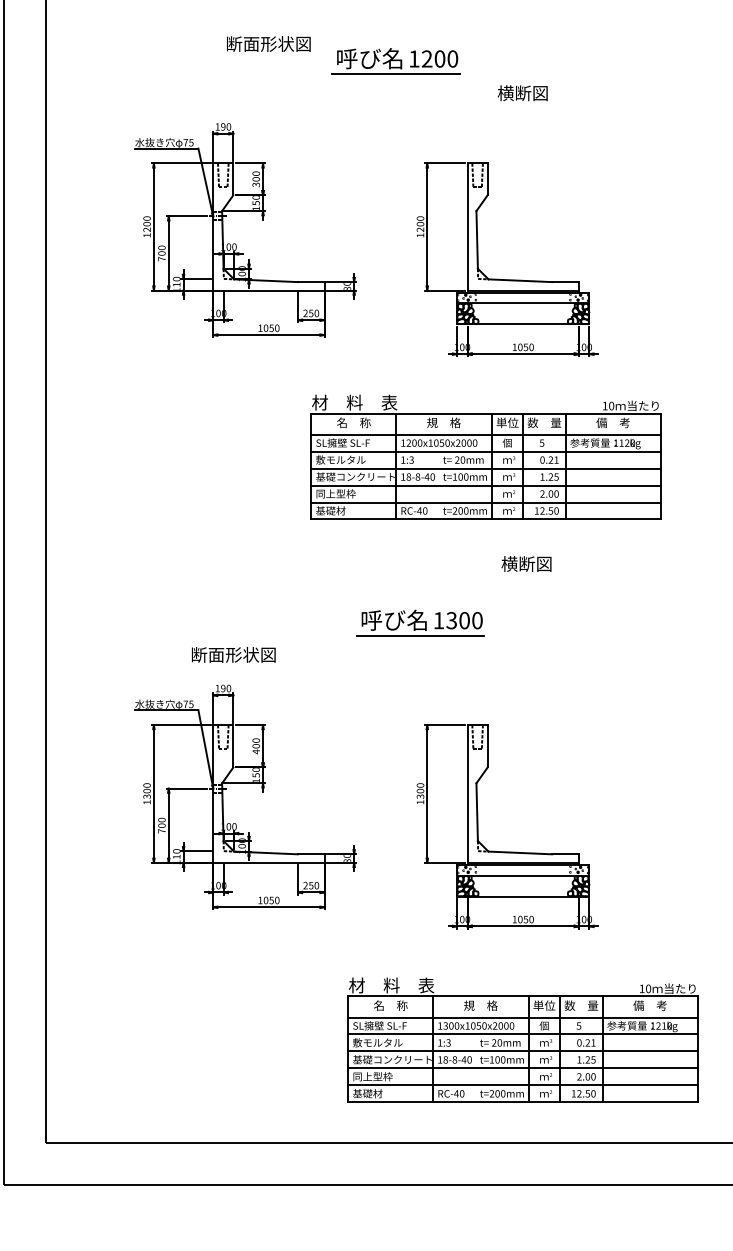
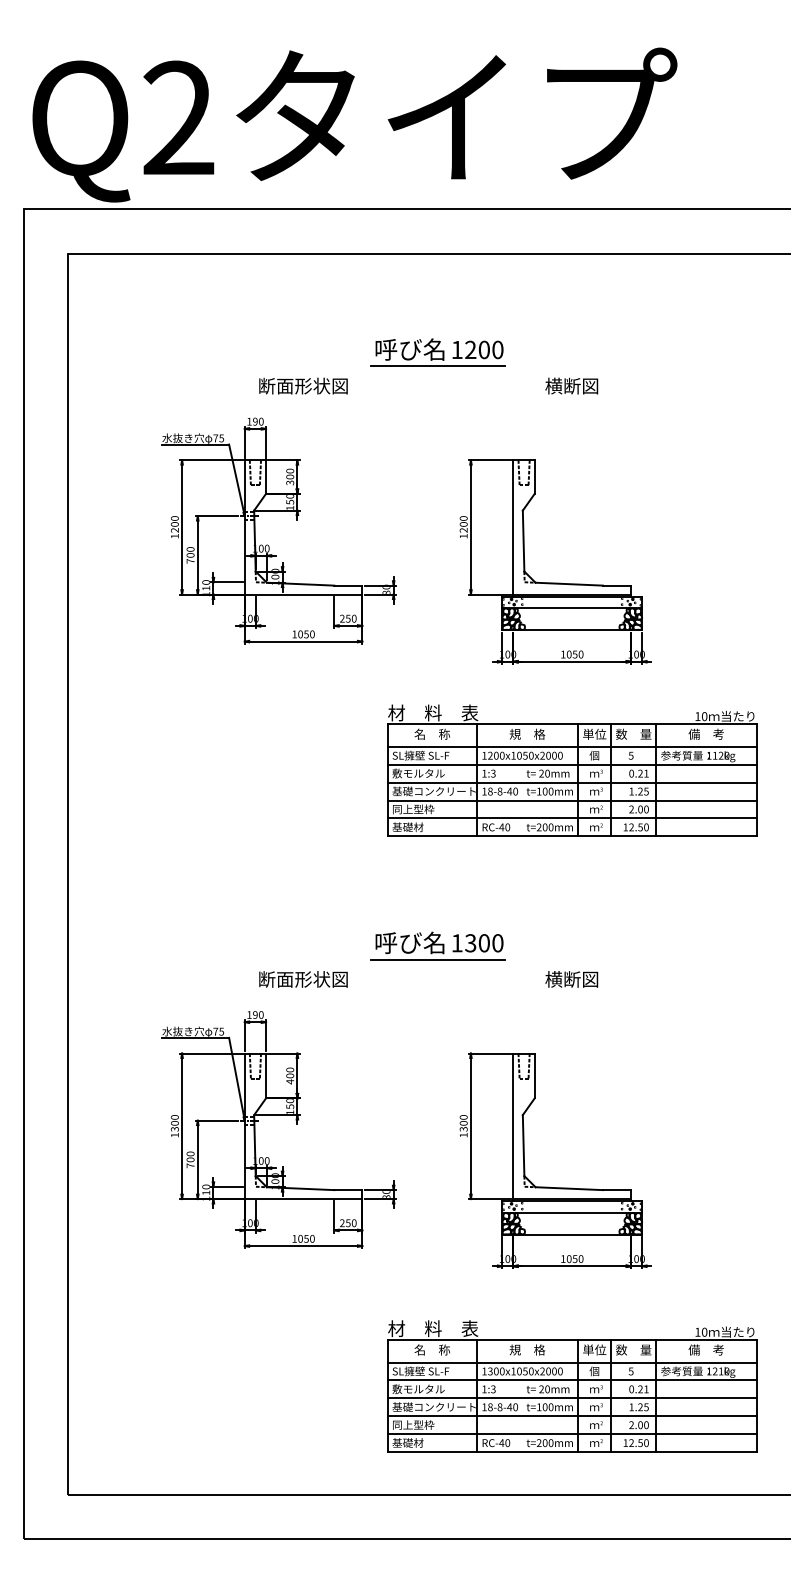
text: (268, 43) -> (303, 385), moved
part: (486, 457) -> (572, 770), moved
text: (526, 564) -> (571, 979), moved
part: (420, 622) -> (437, 945), moved
text: (233, 654) -> (303, 979), moved

